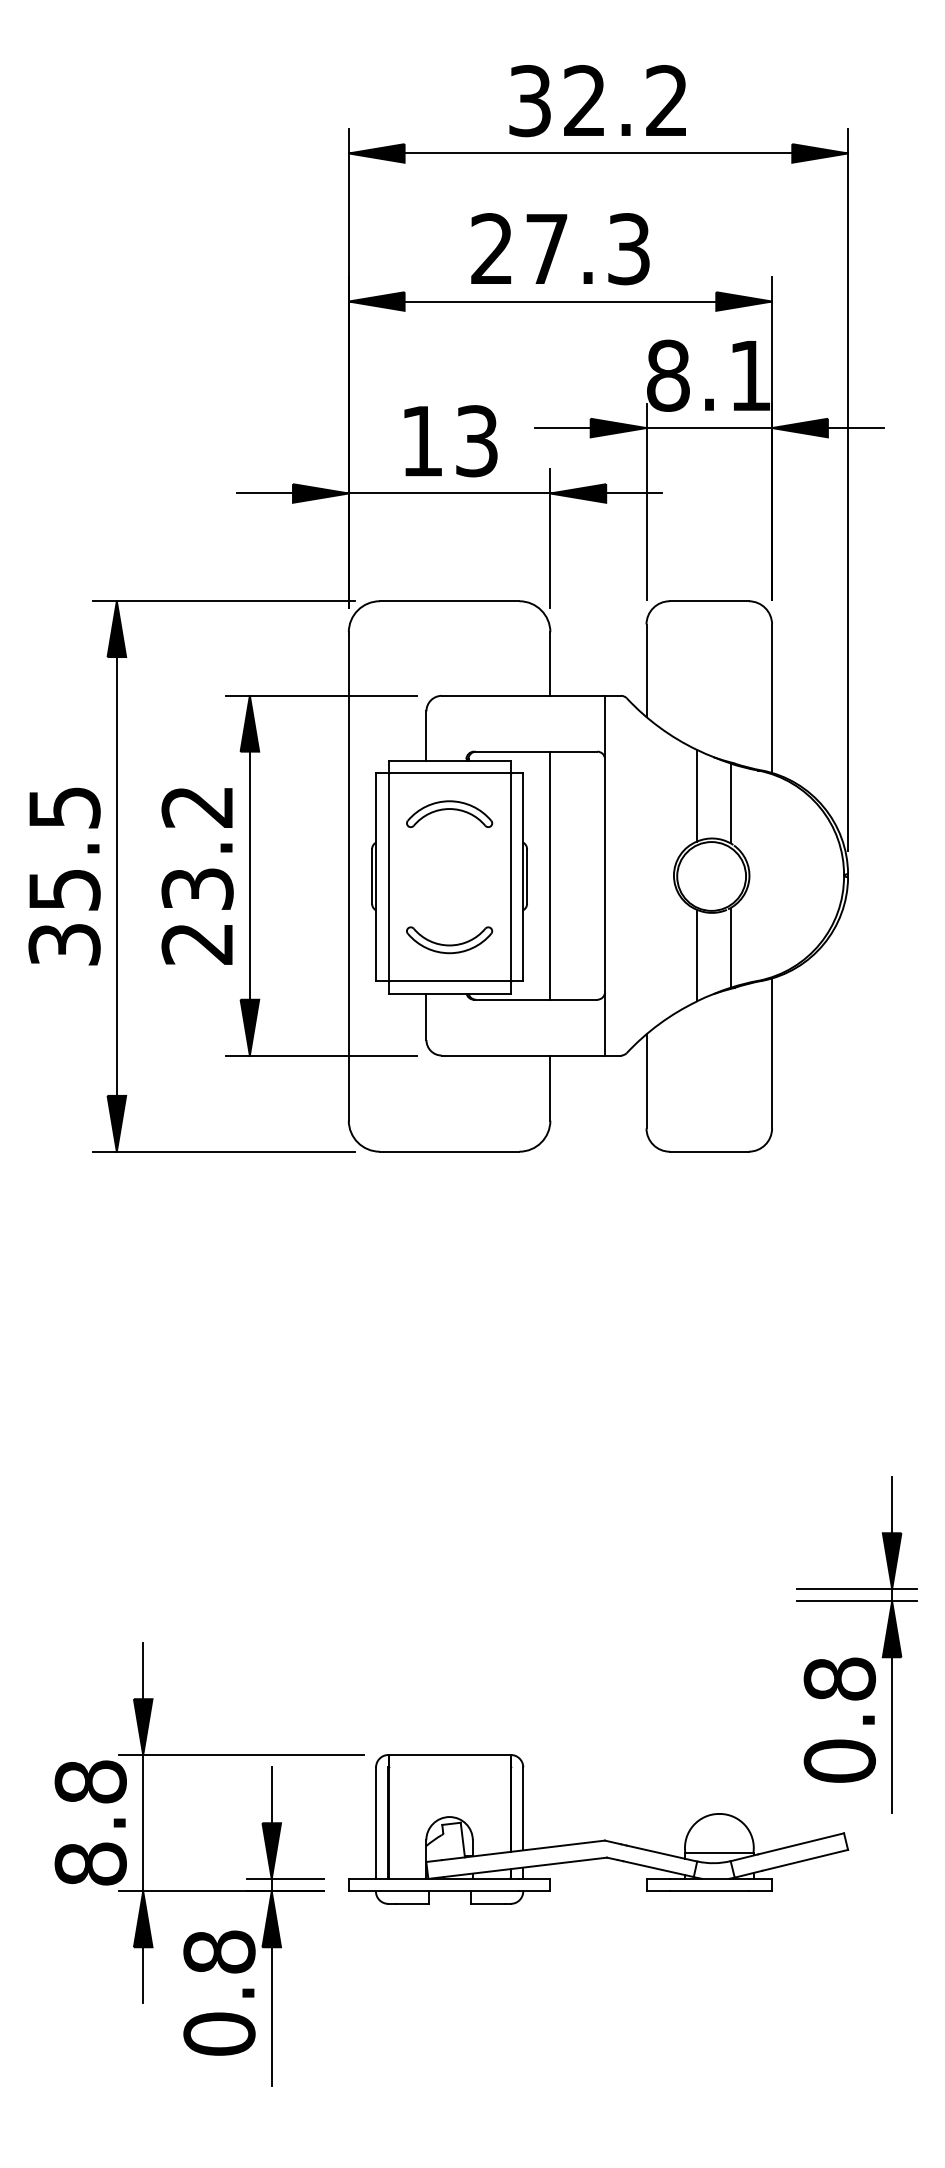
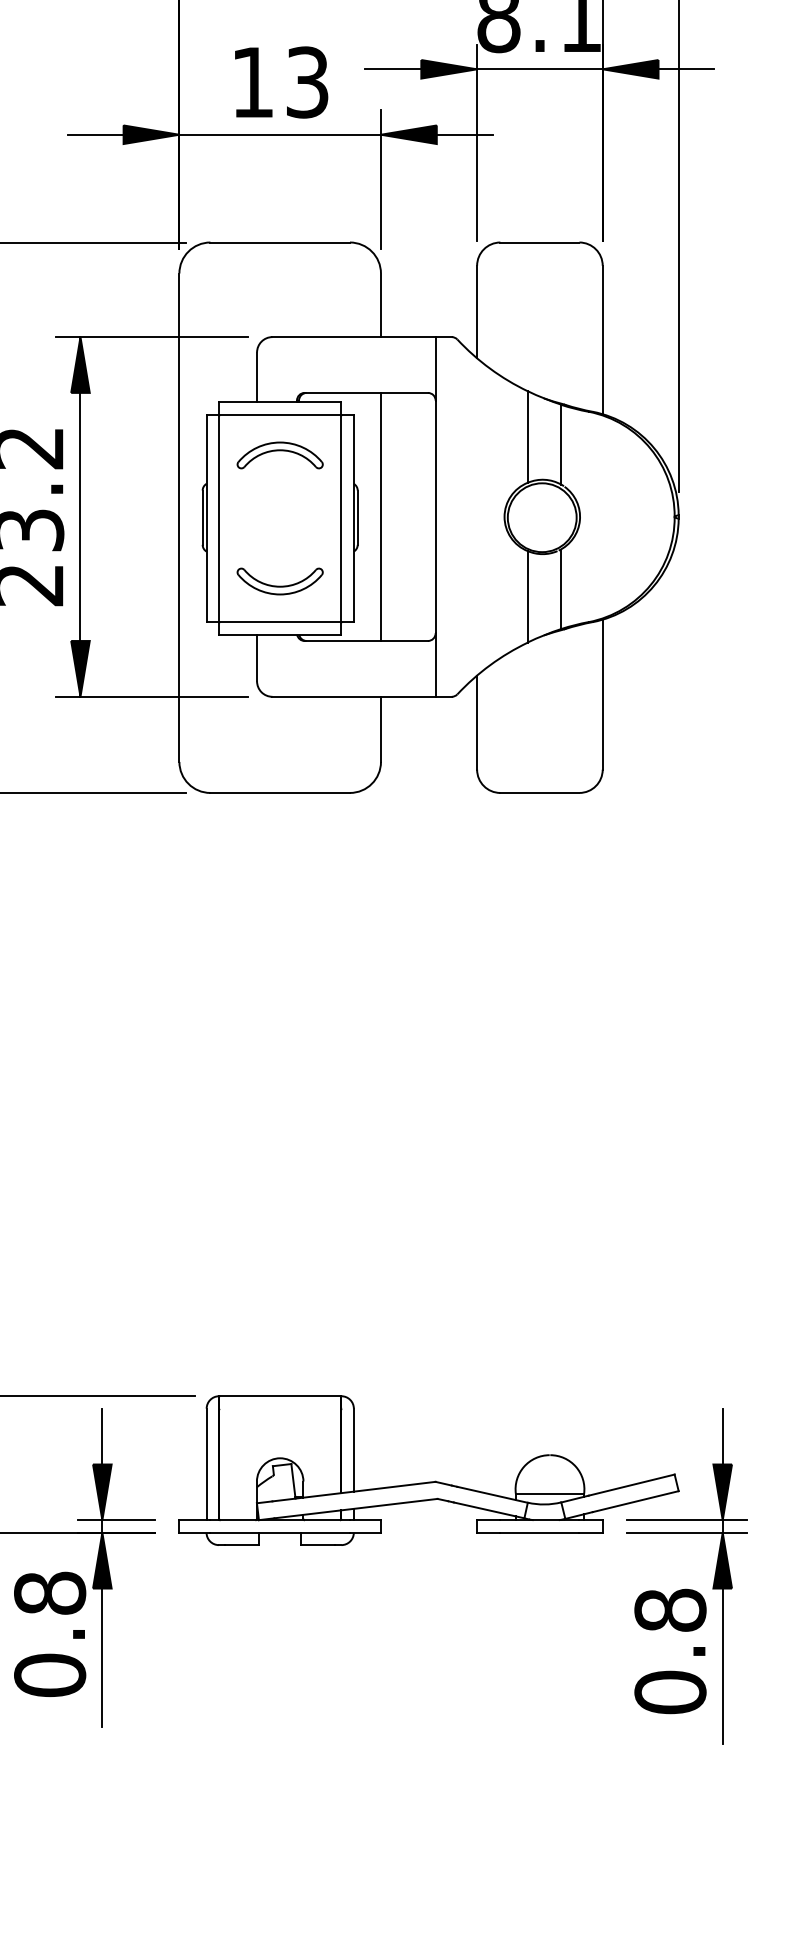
part: (856, 1657) -> (687, 1588), moved

